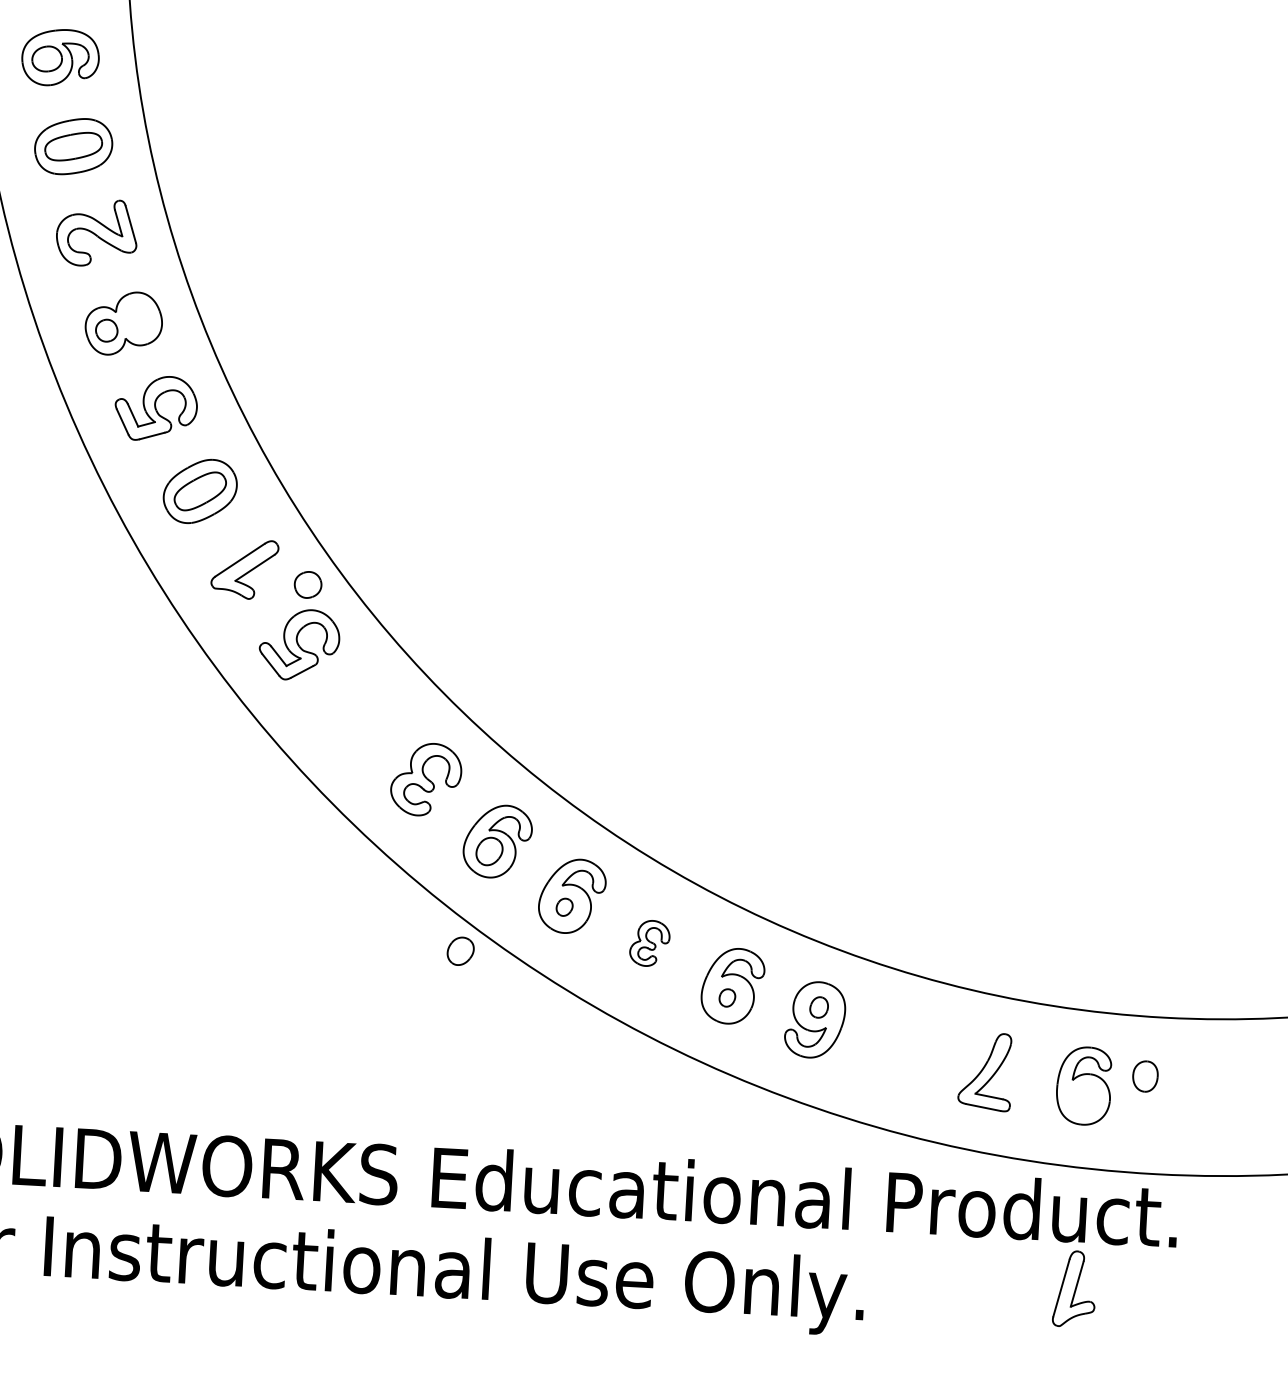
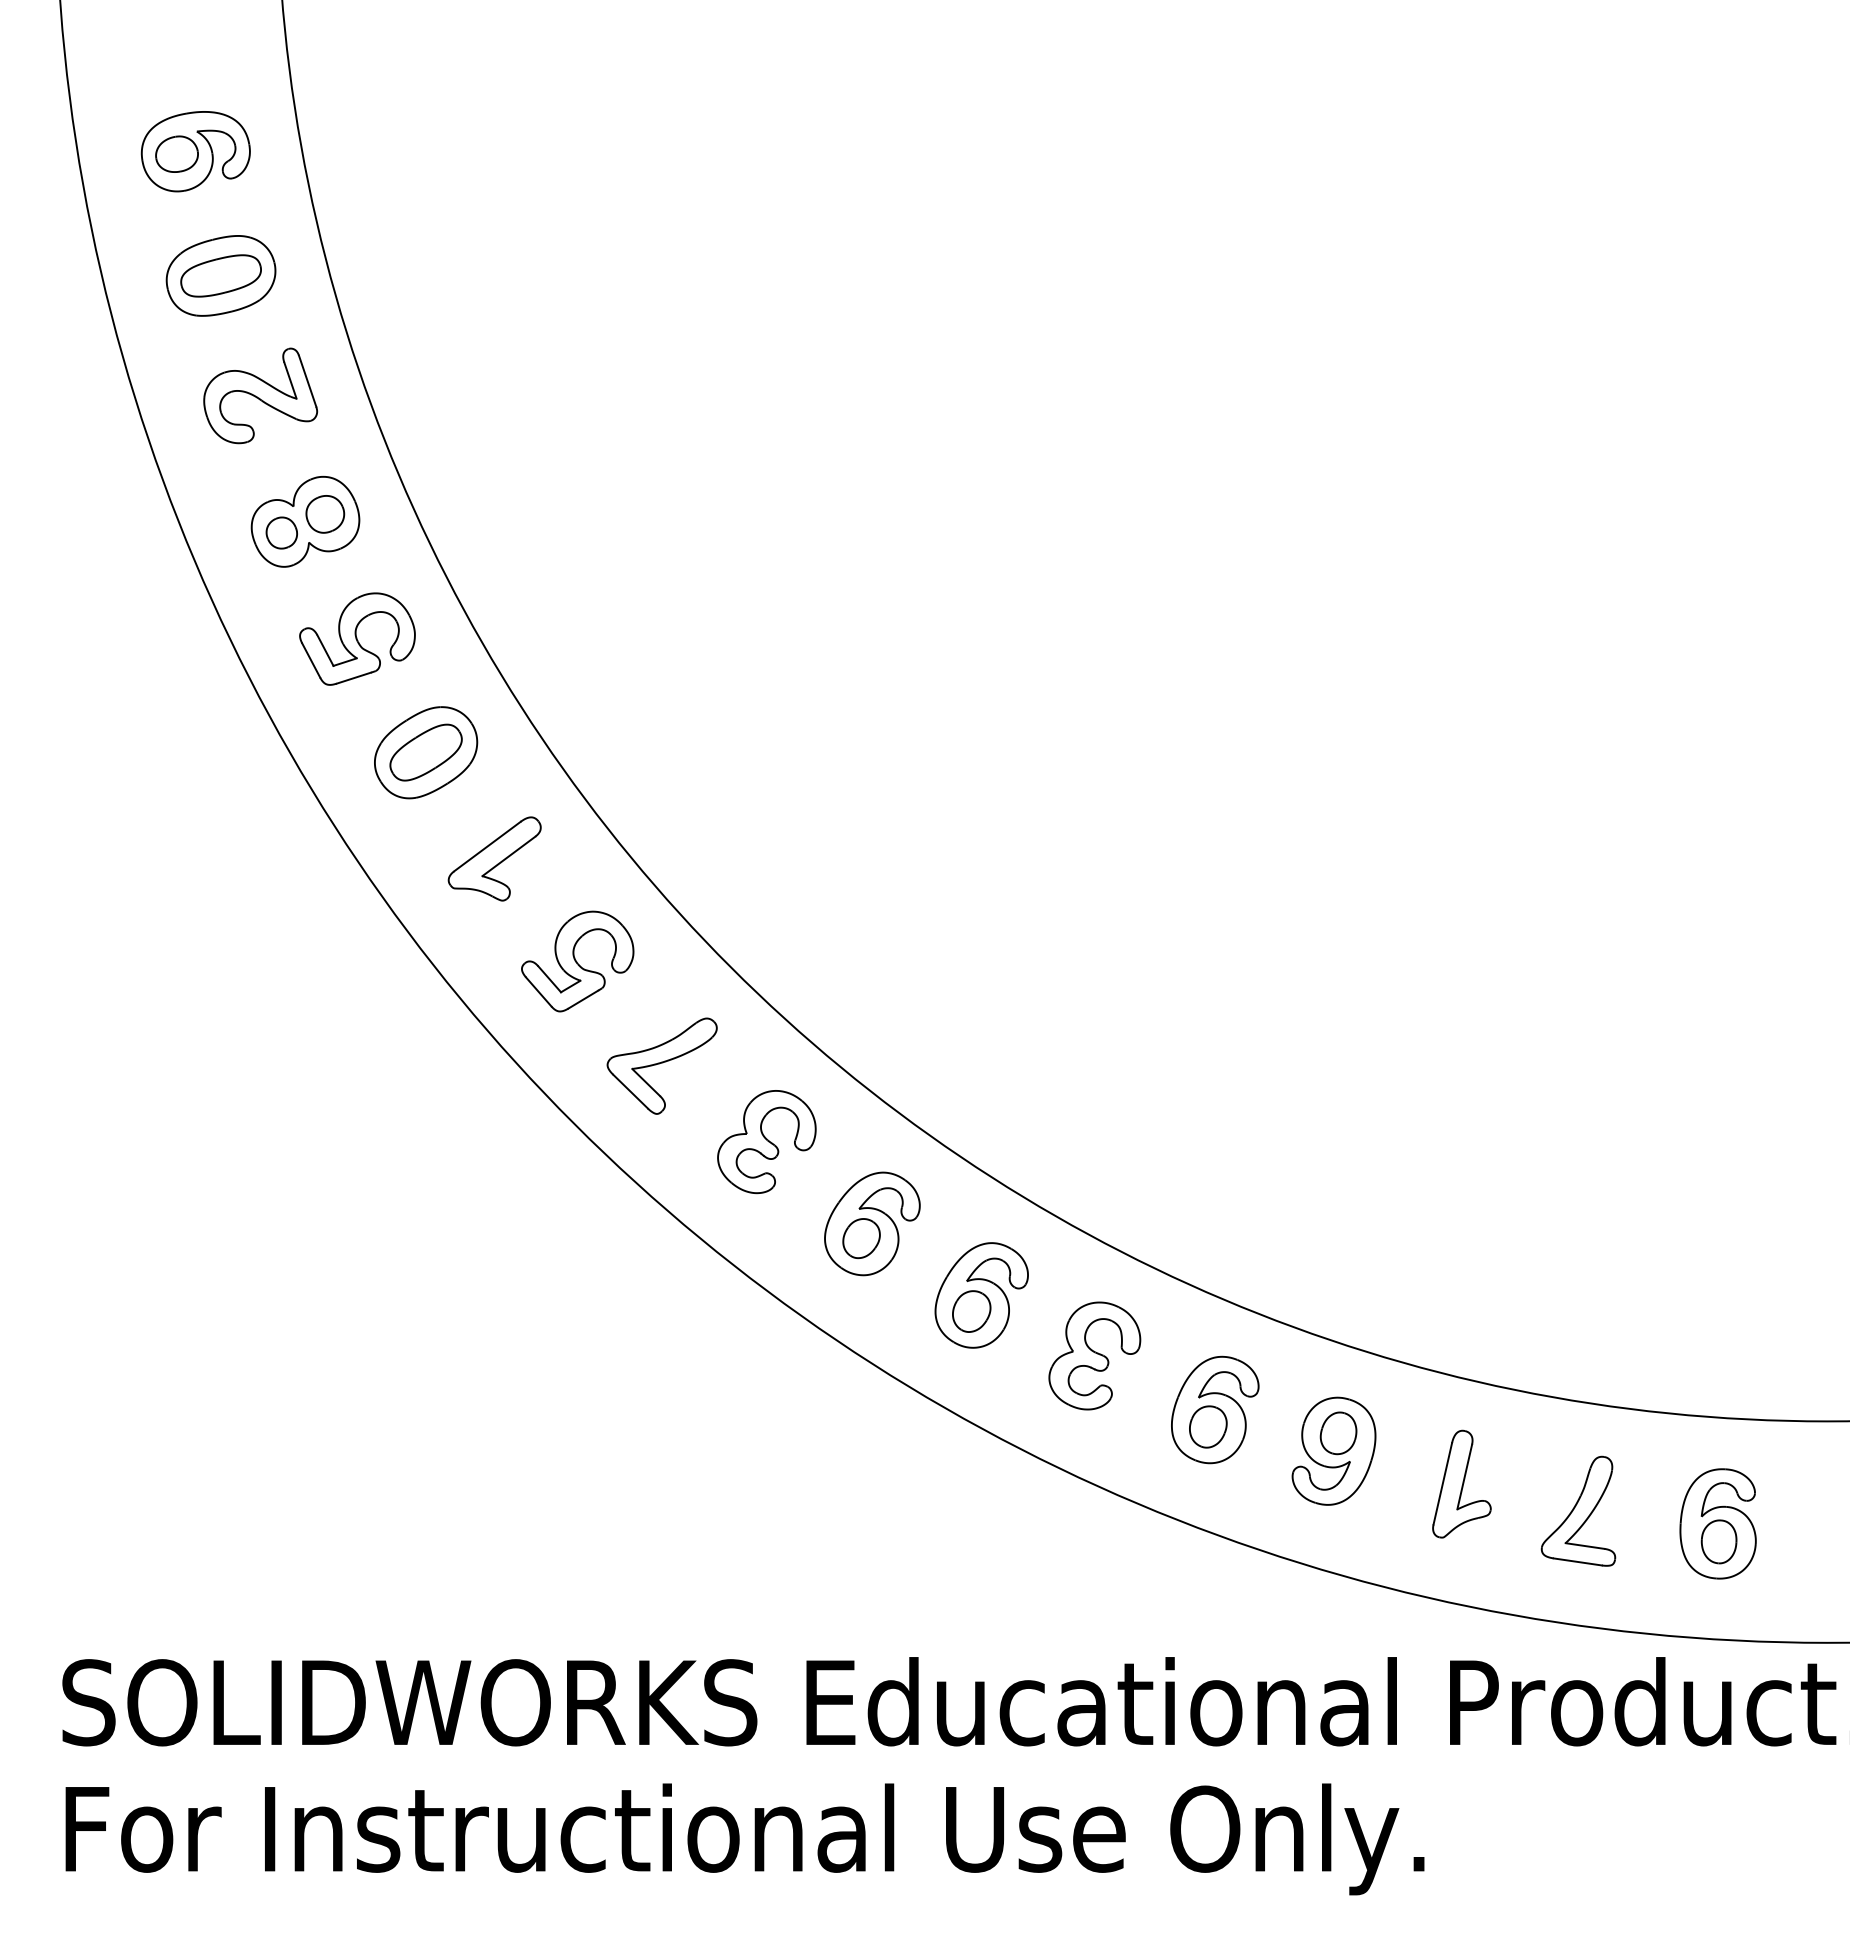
part: (308, 585) -> (325, 514), moved
part: (354, 721) -> (661, 1065), added
part: (564, 907) -> (971, 1311), size x1.67
part: (649, 943) -> (1094, 1355), size x1.67
part: (460, 951) -> (828, 1381), removed
part: (727, 997) -> (1208, 1426), size x1.67
part: (819, 1007) -> (1338, 1433), size x1.43
part: (1145, 1076) -> (1718, 1541), moved
part: (1074, 1288) -> (1461, 1483), moved

